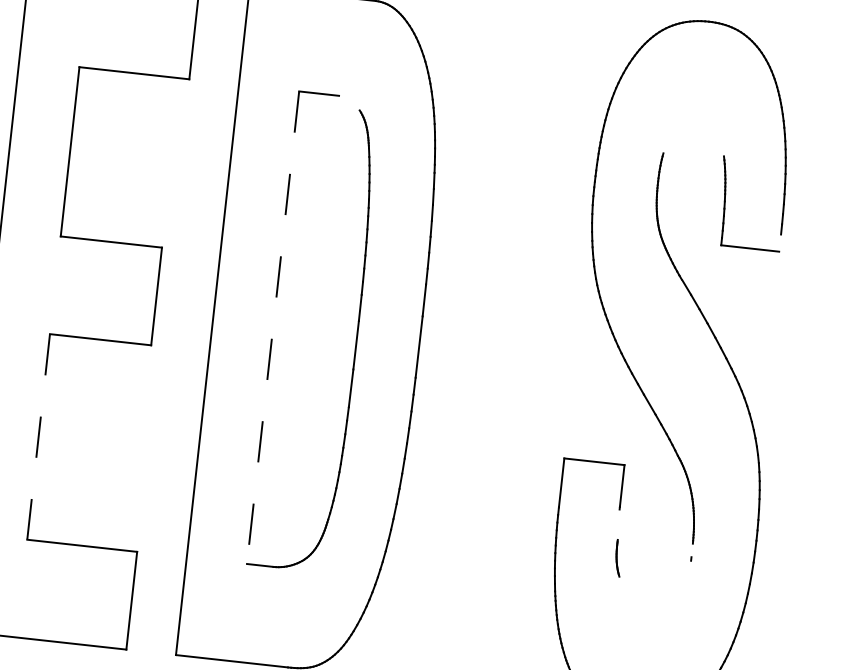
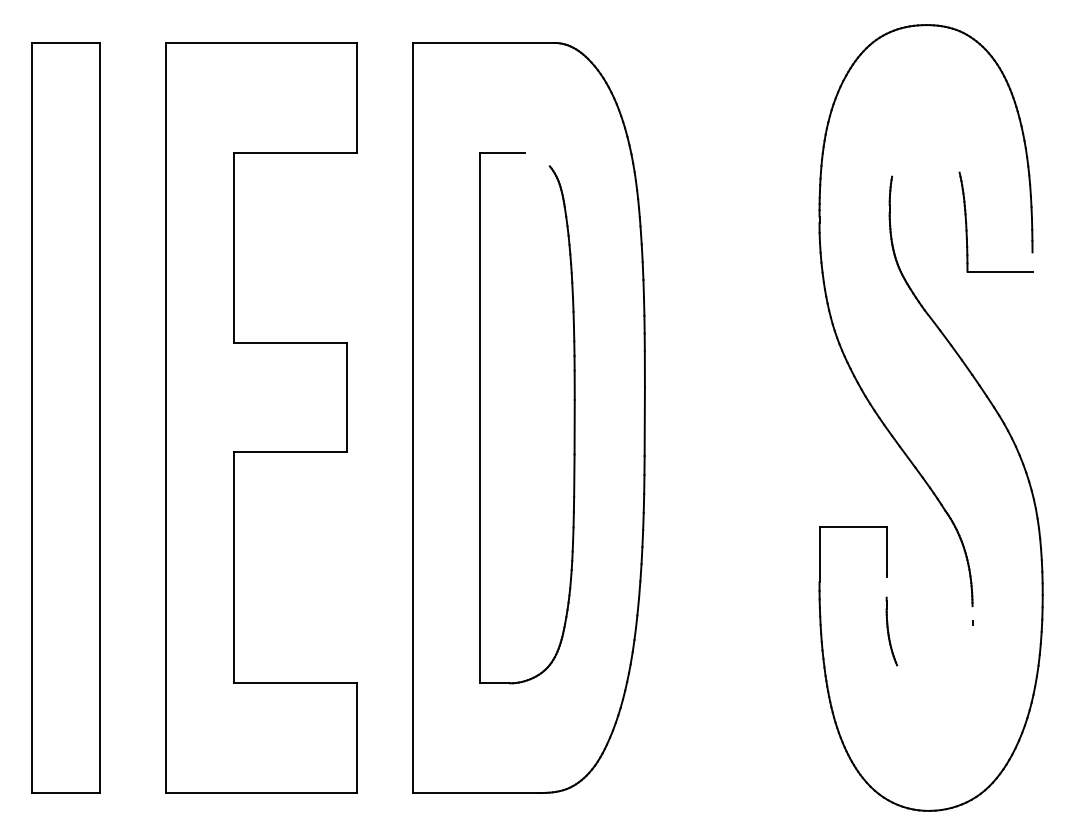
line: (273, 328) -> (480, 418), dashed -> solid
line: (38, 437) -> (233, 568), dashed -> solid
part: (618, 558) -> (891, 631), size x1.67

